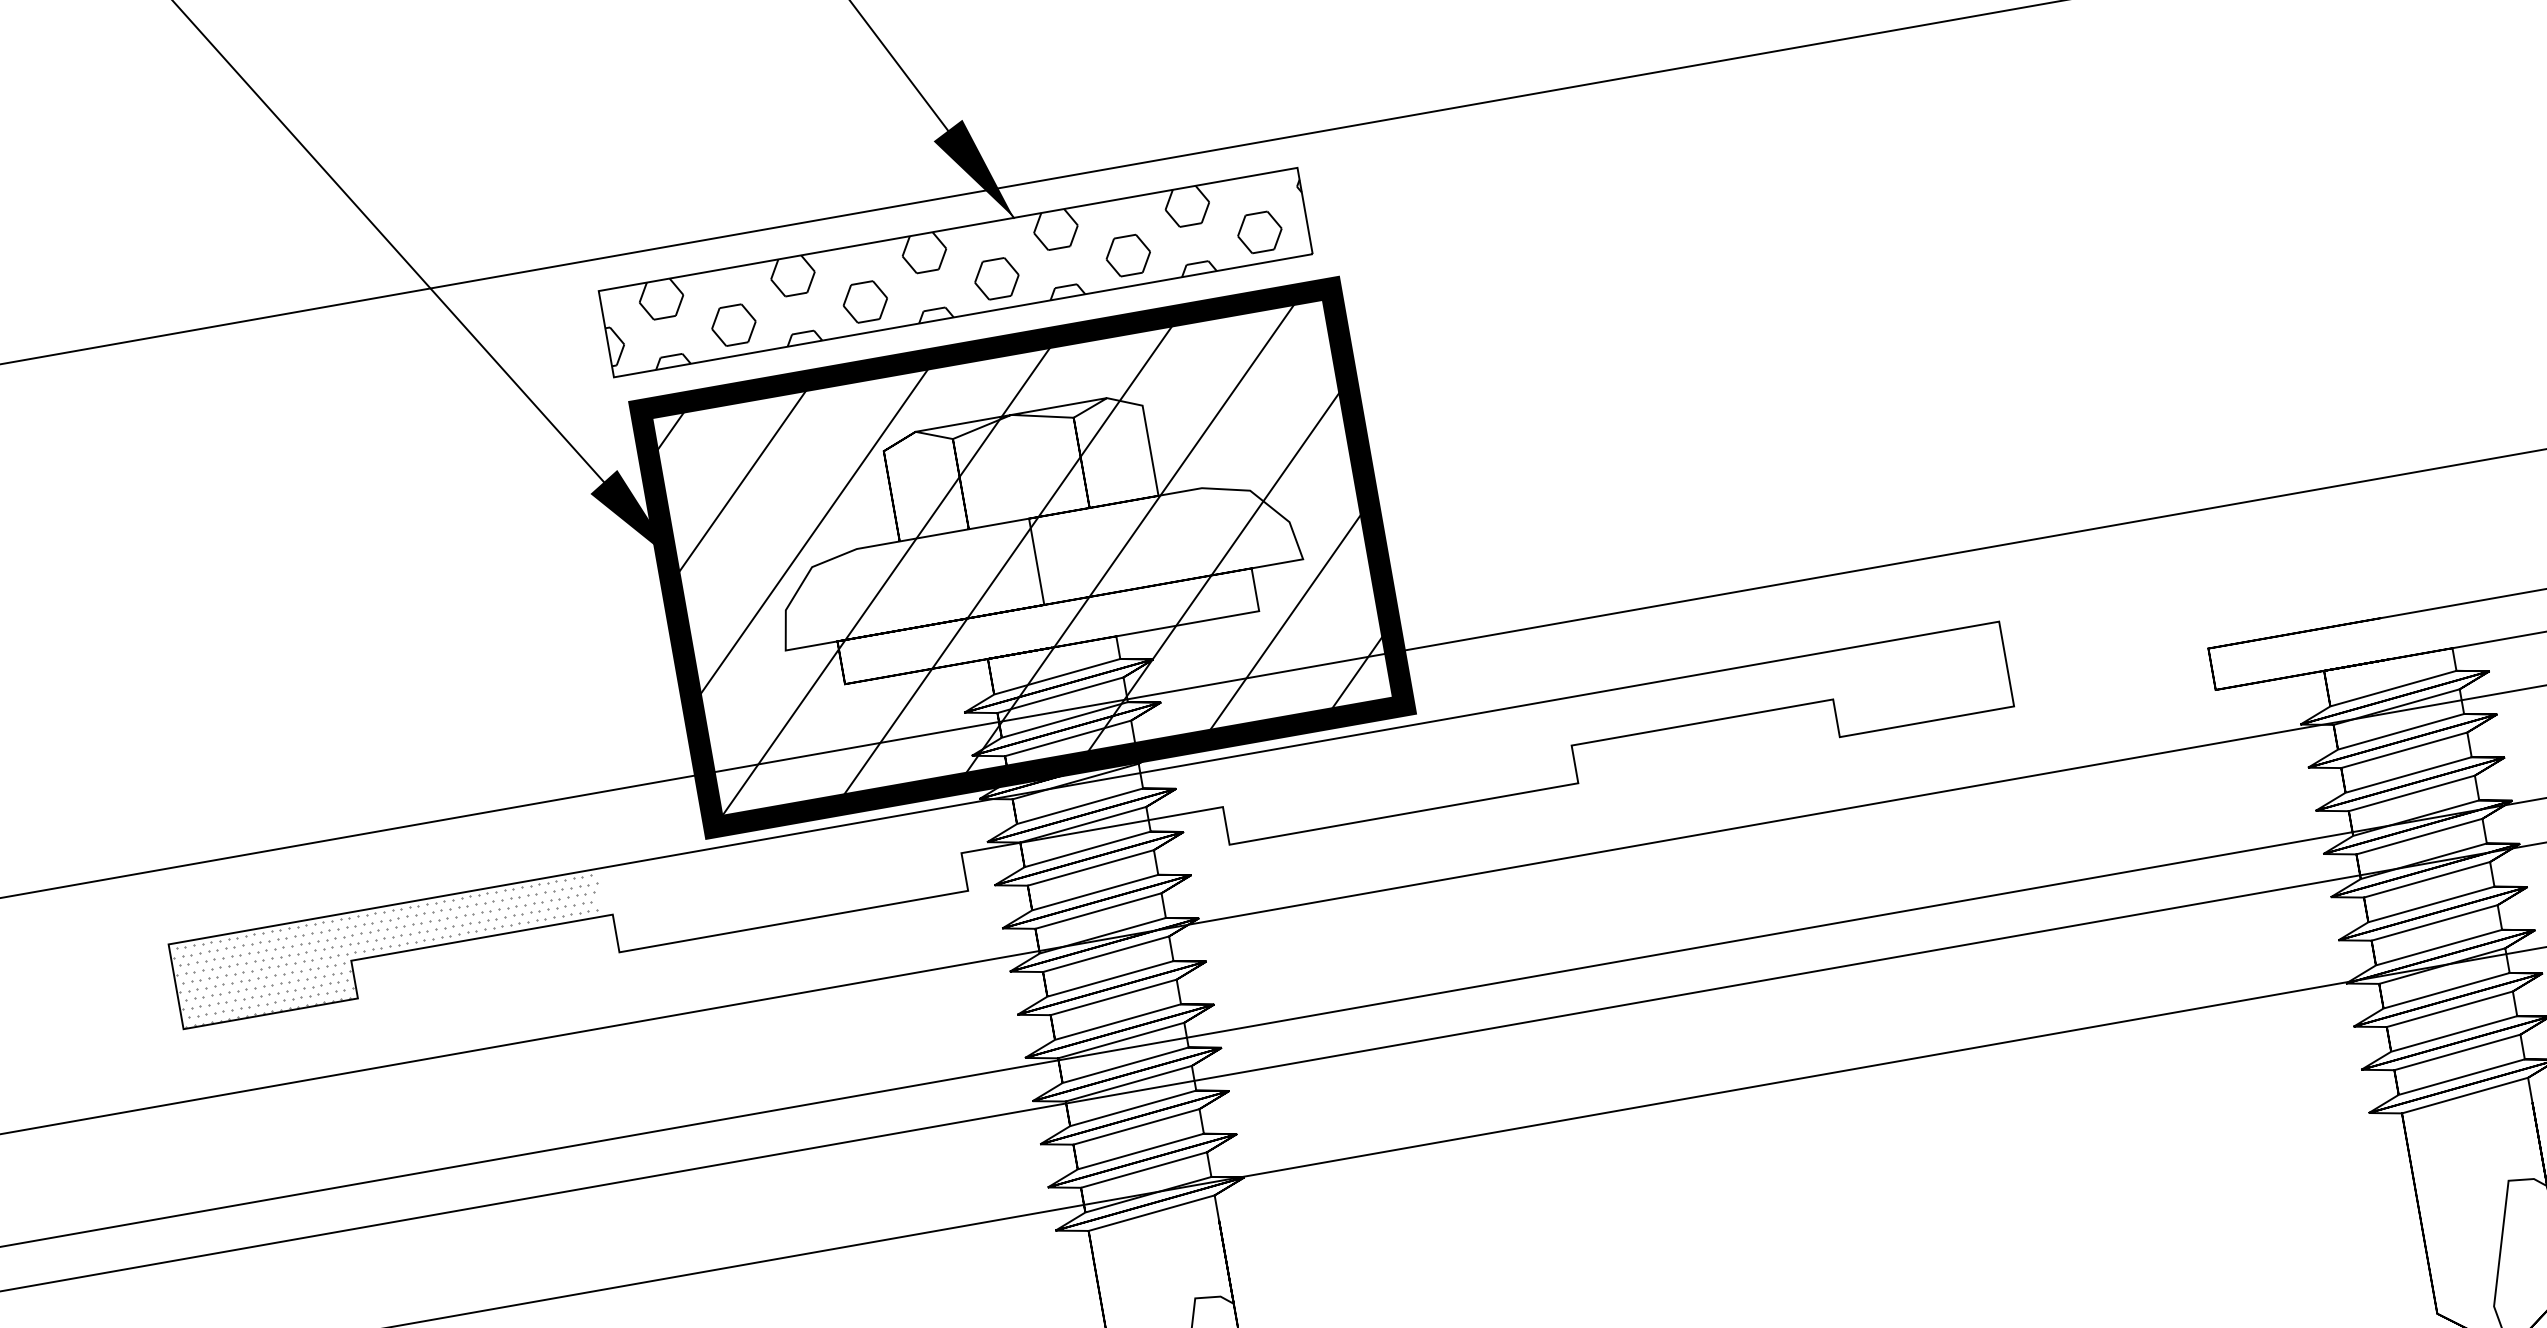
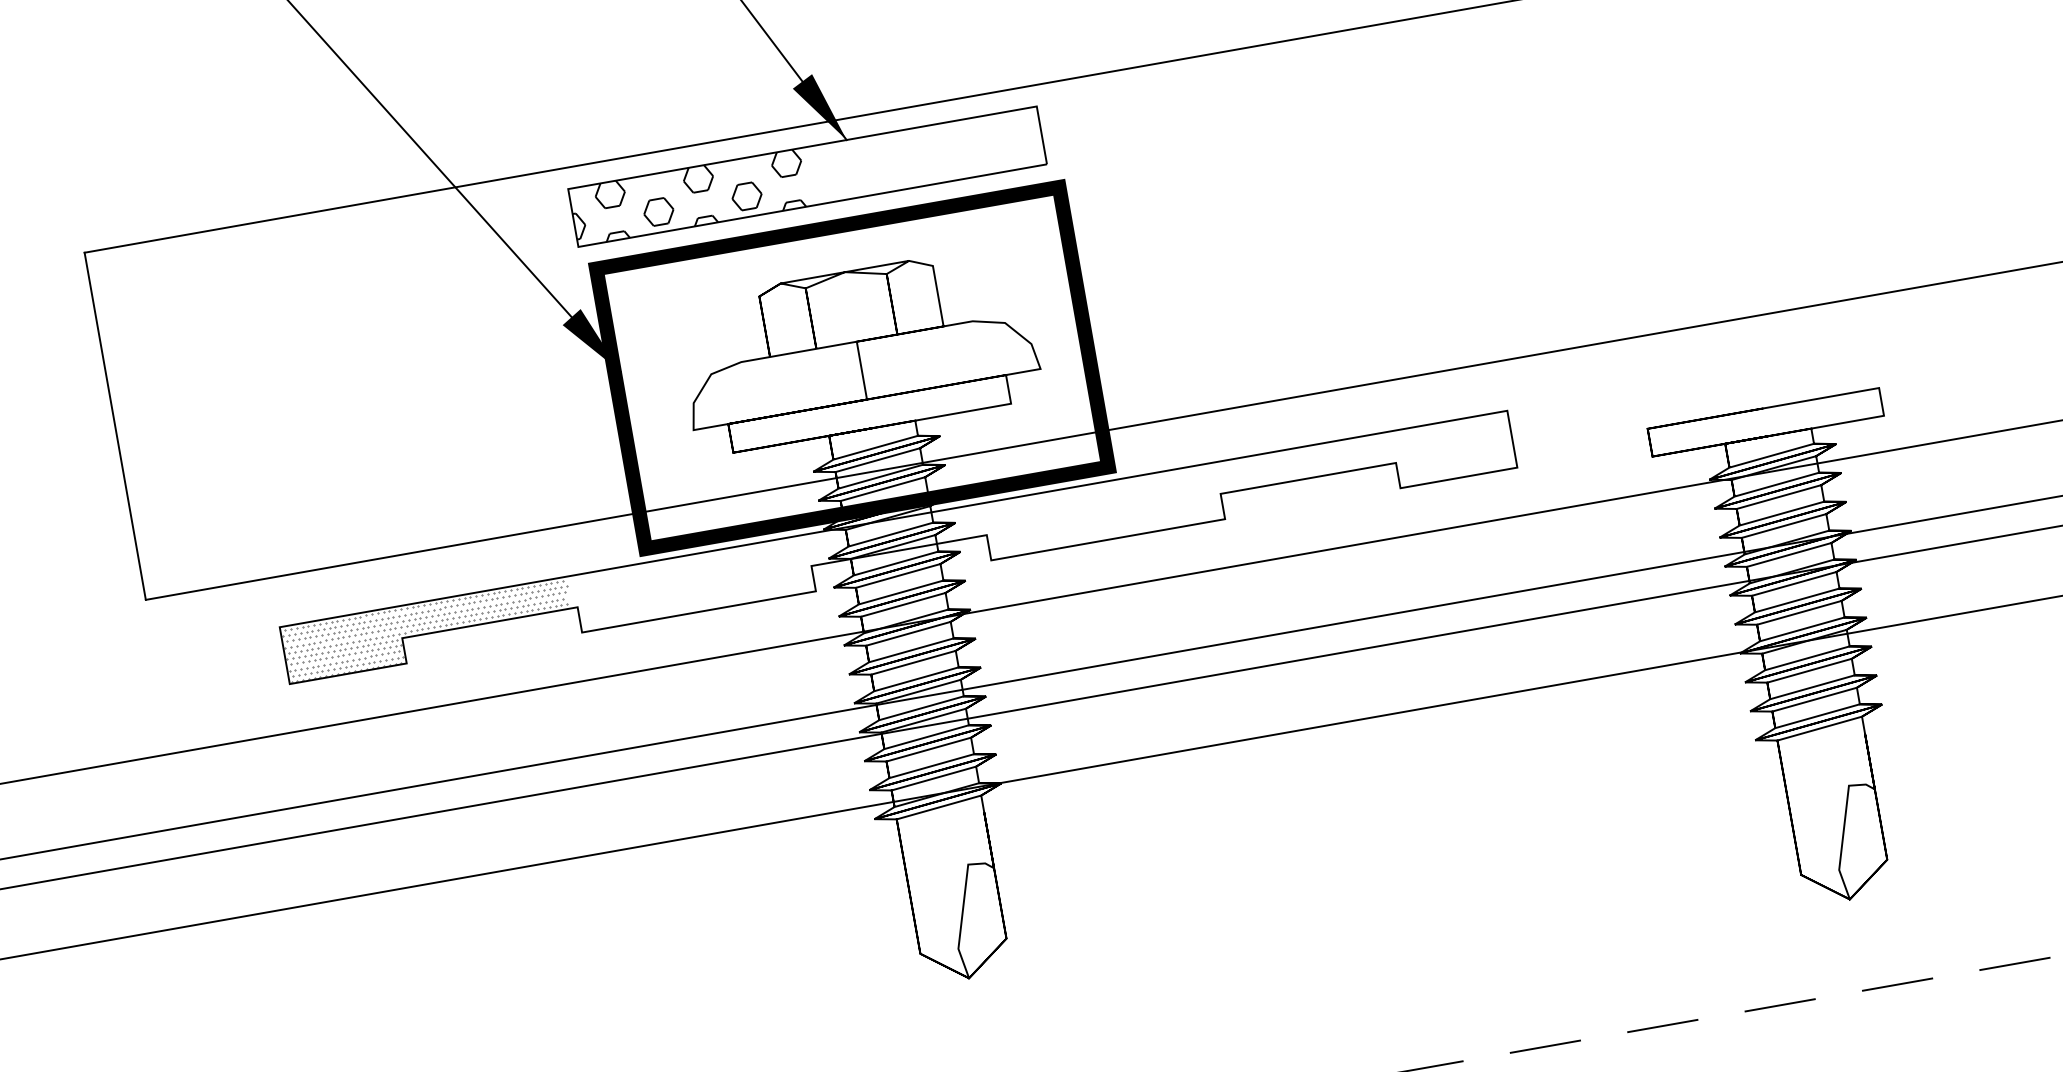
hatch: (1137, 239) -> (929, 154), removed
hatch: (1019, 560) -> (850, 369), removed

